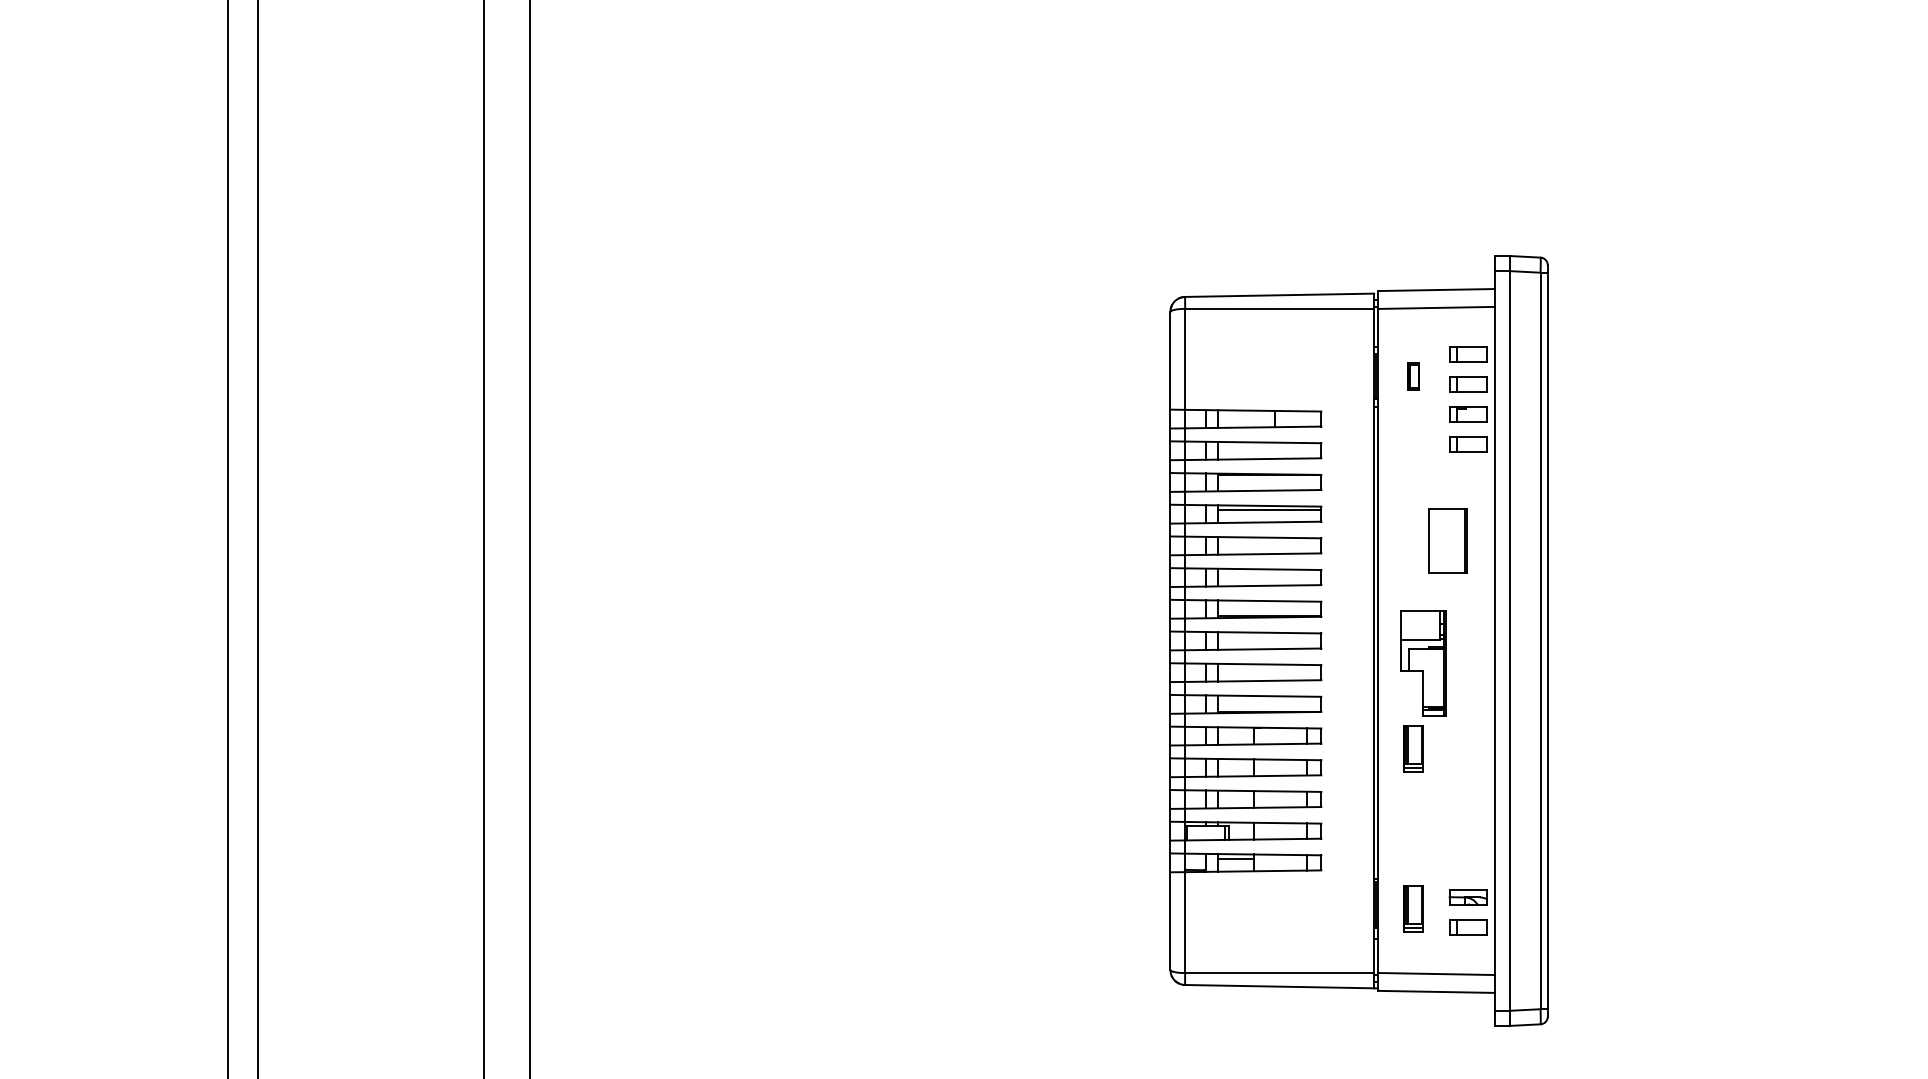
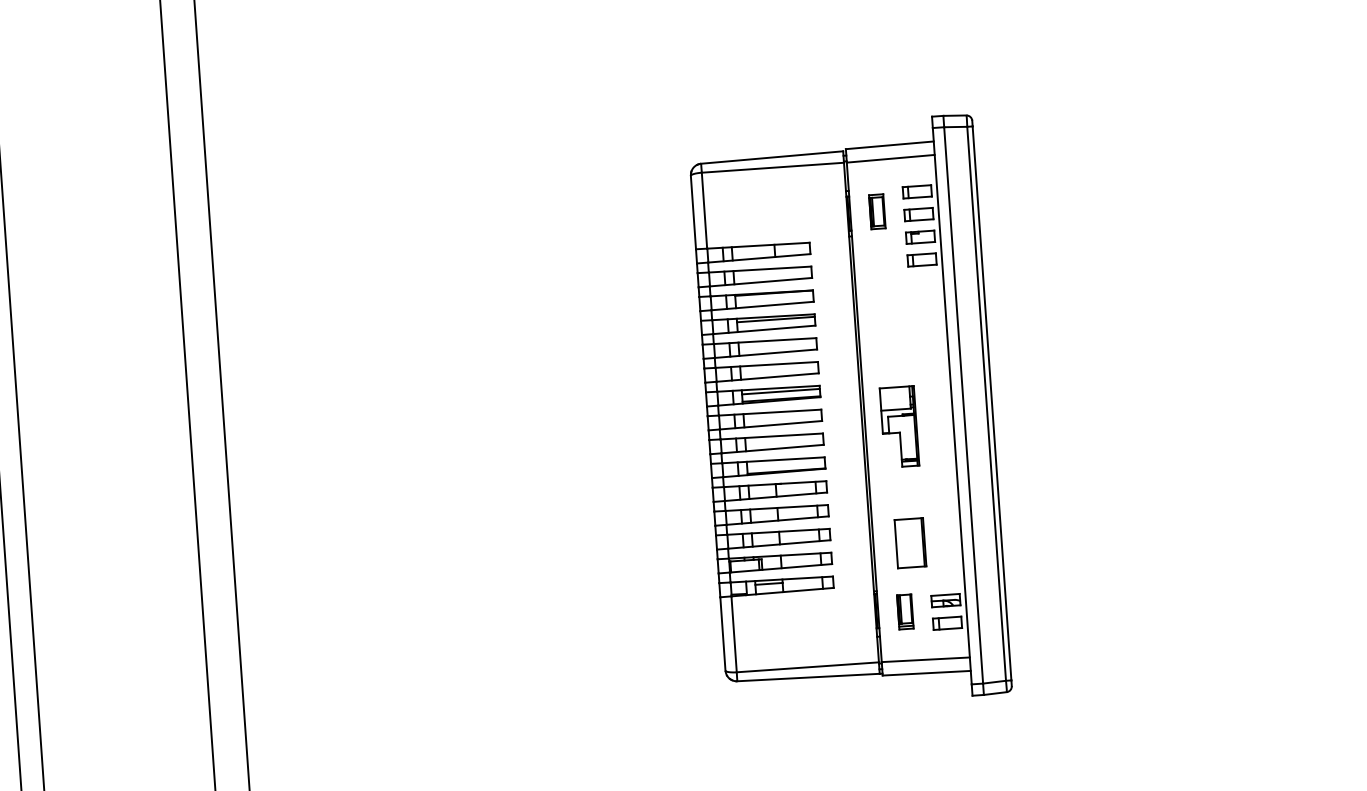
part: (1413, 376) -> (877, 211), size x1.67
part: (1447, 540) -> (910, 542), moved
line: (1269, 605) -> (780, 391), added
part: (1413, 748) -> (896, 491), removed

